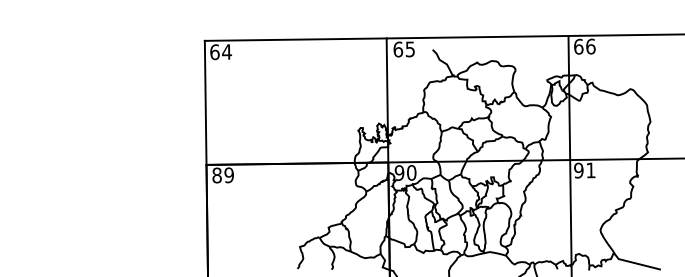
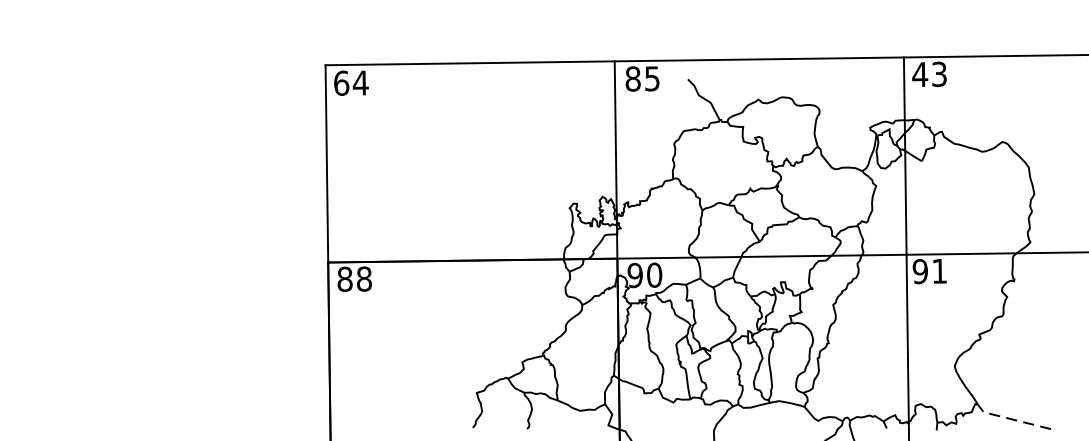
text: (584, 46) -> (929, 74), 66 -> 43
text: (398, 49) -> (633, 78), 65 -> 85
text: (228, 175) -> (363, 279), 89 -> 88
line: (635, 263) -> (1010, 419), solid -> dashed

